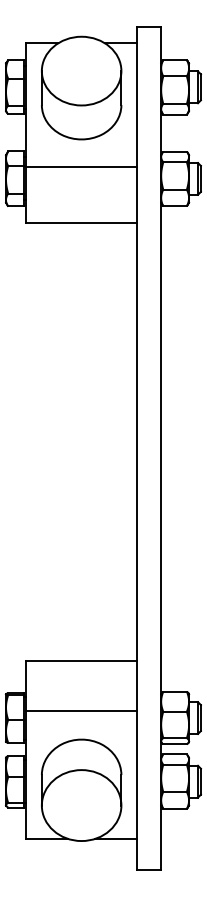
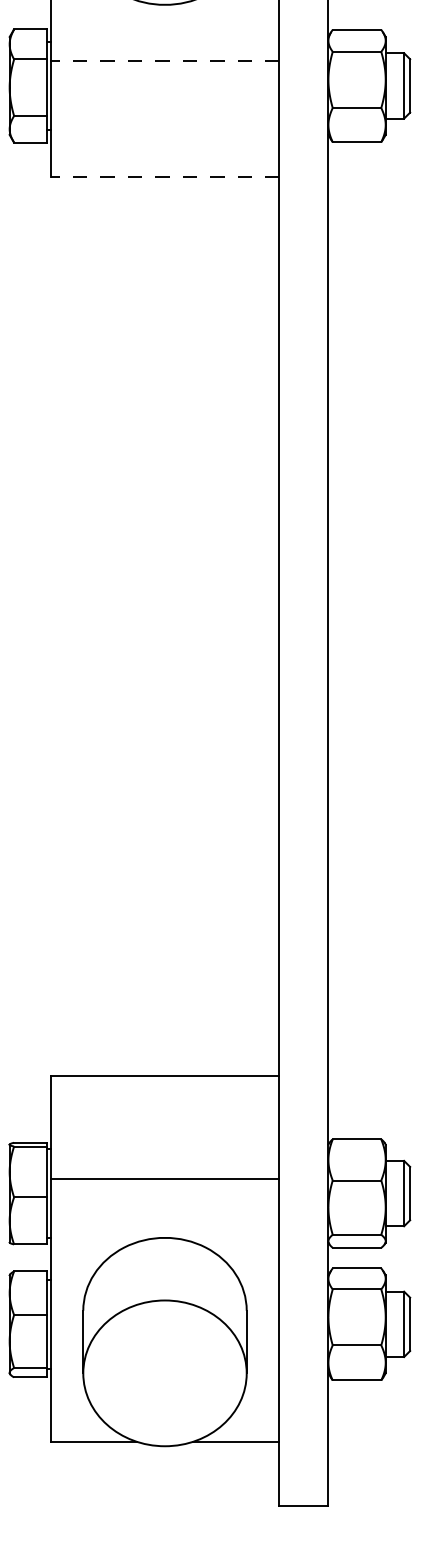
line: (81, 166) -> (164, 60), solid -> dashed
line: (81, 223) -> (164, 177), solid -> dashed

